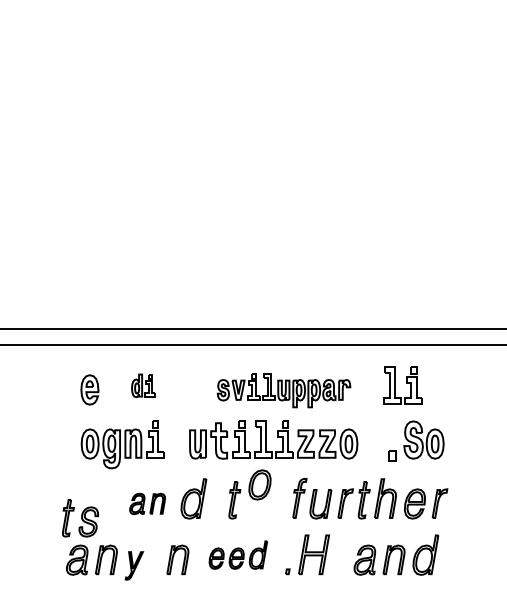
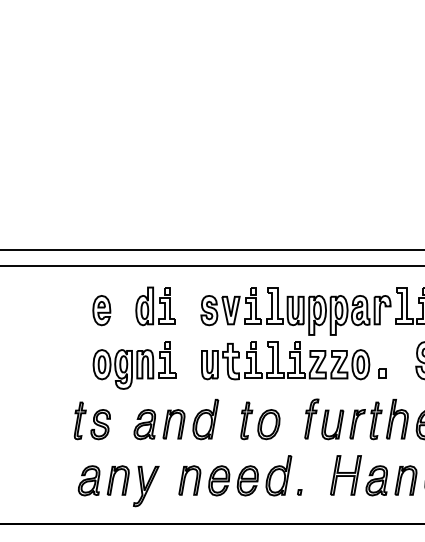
part: (143, 385) -> (155, 306), size x1.67
part: (283, 390) -> (295, 311), size x1.43
part: (392, 455) -> (382, 373), moved
part: (259, 484) -> (268, 424), moved
part: (147, 503) -> (159, 424), size x1.43
part: (80, 518) -> (92, 421), moved
part: (238, 554) -> (250, 475), size x1.43
part: (313, 554) -> (345, 475), moved
part: (134, 565) -> (146, 486), size x1.43

